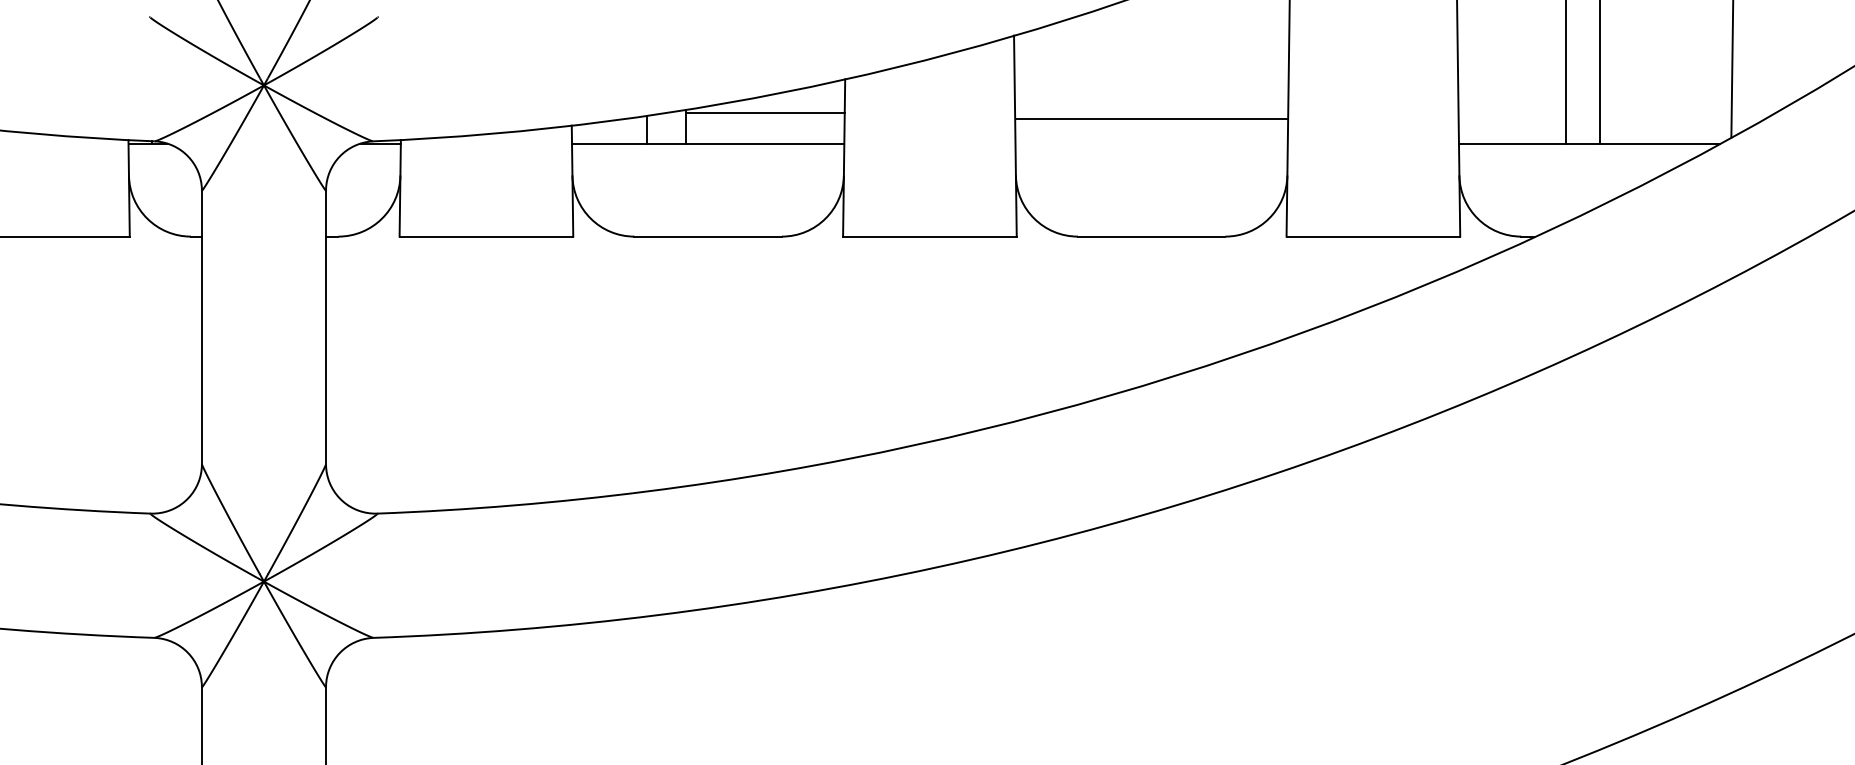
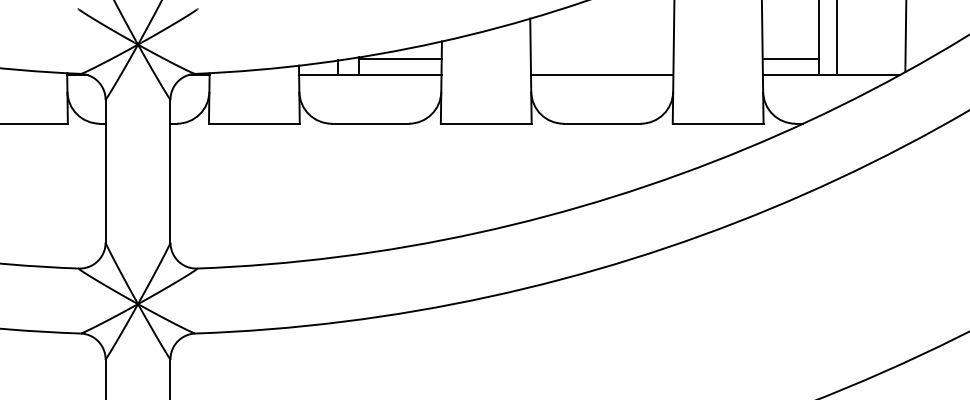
line: (1511, 111) -> (790, 58), added
line: (1152, 119) -> (602, 75), moved

